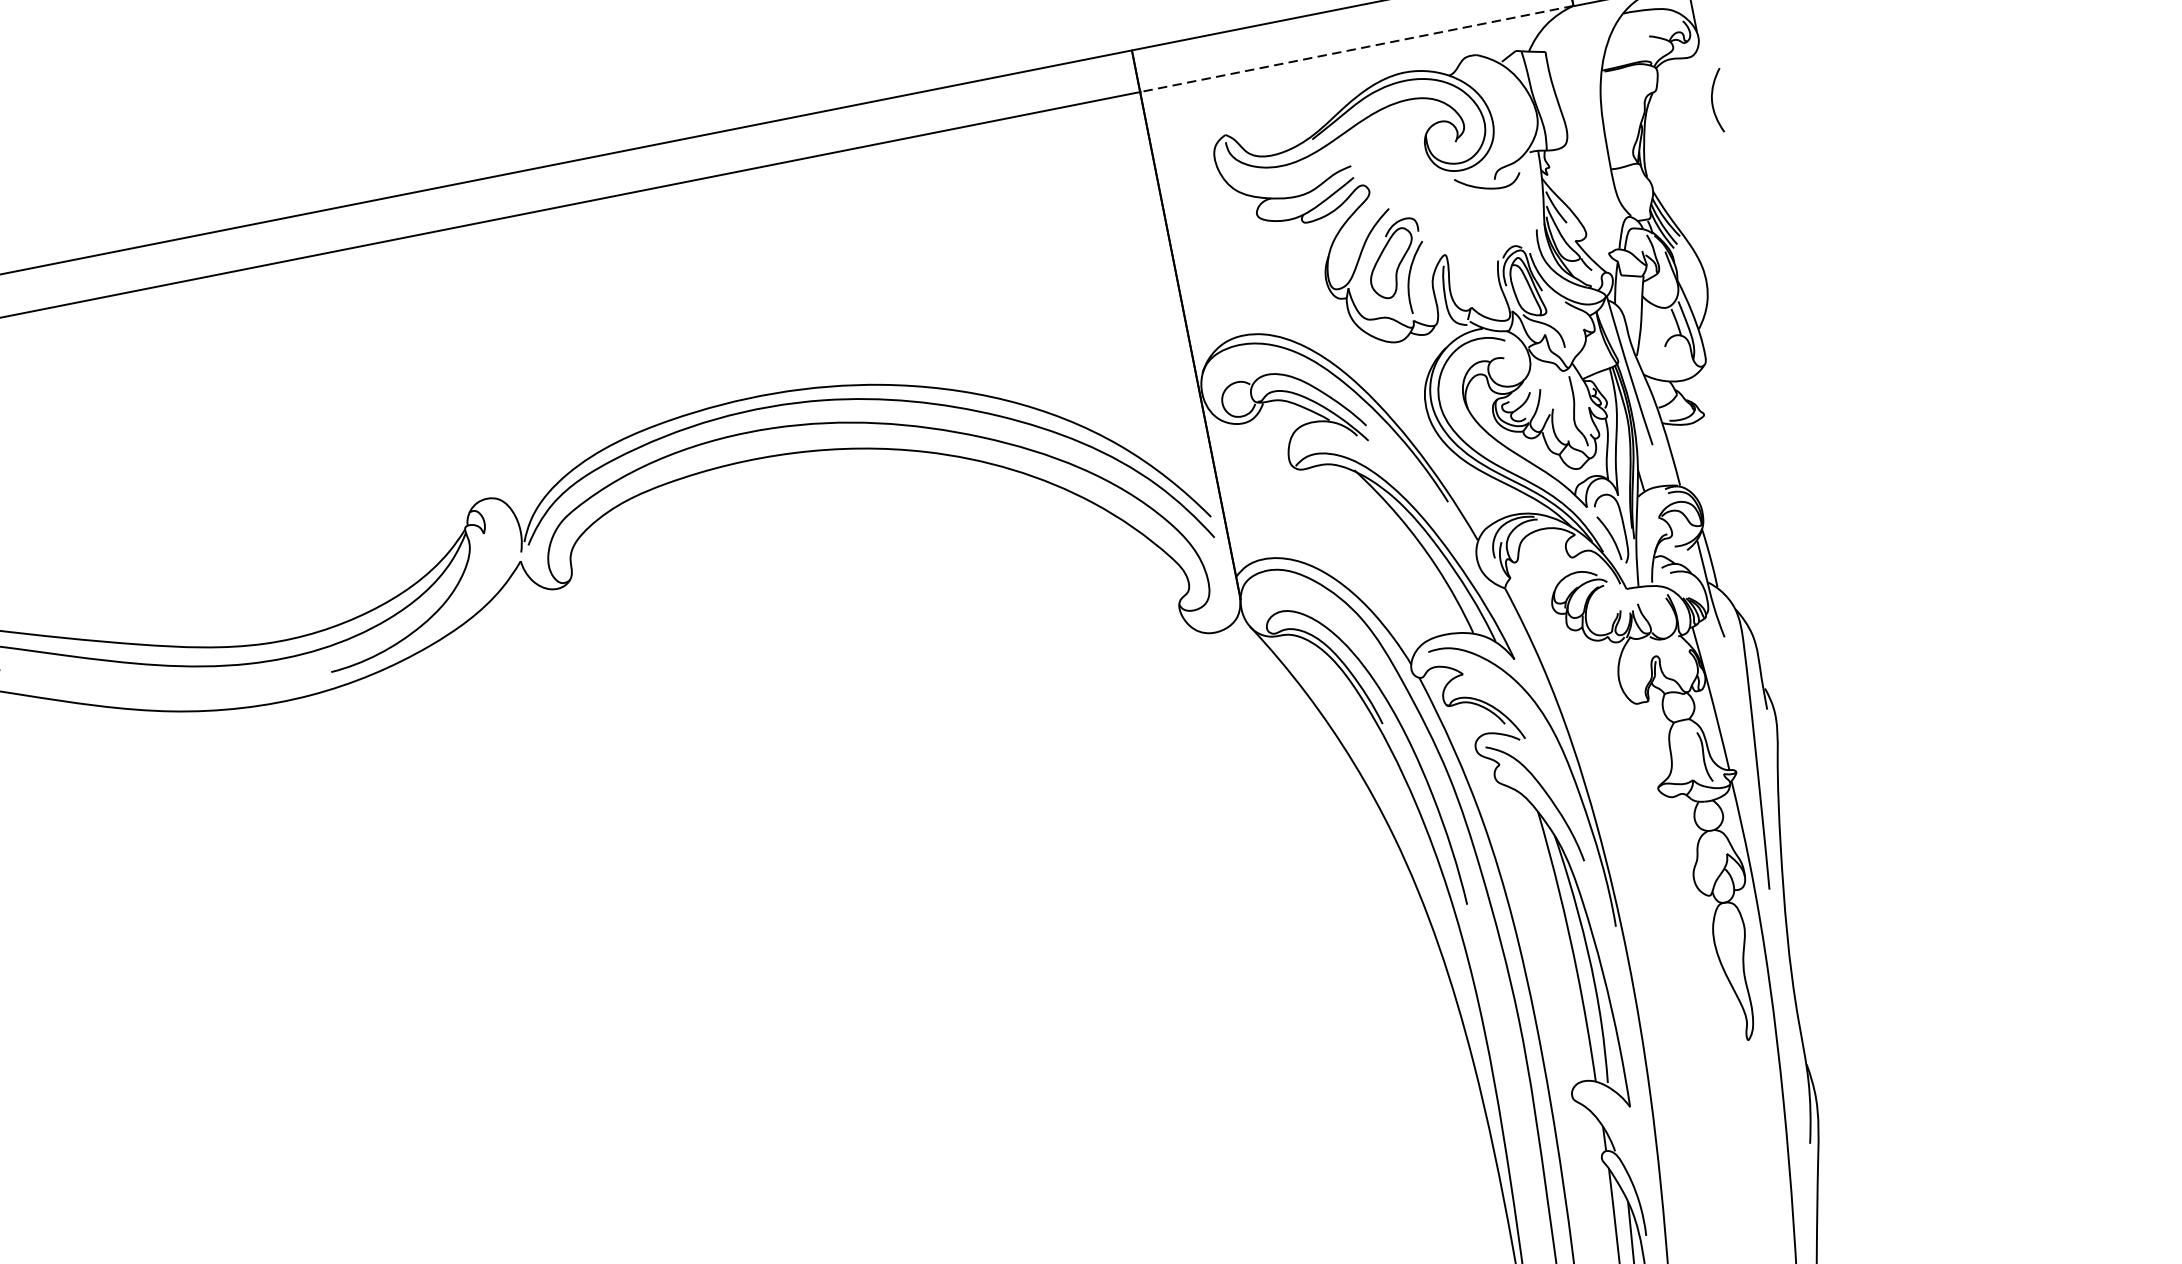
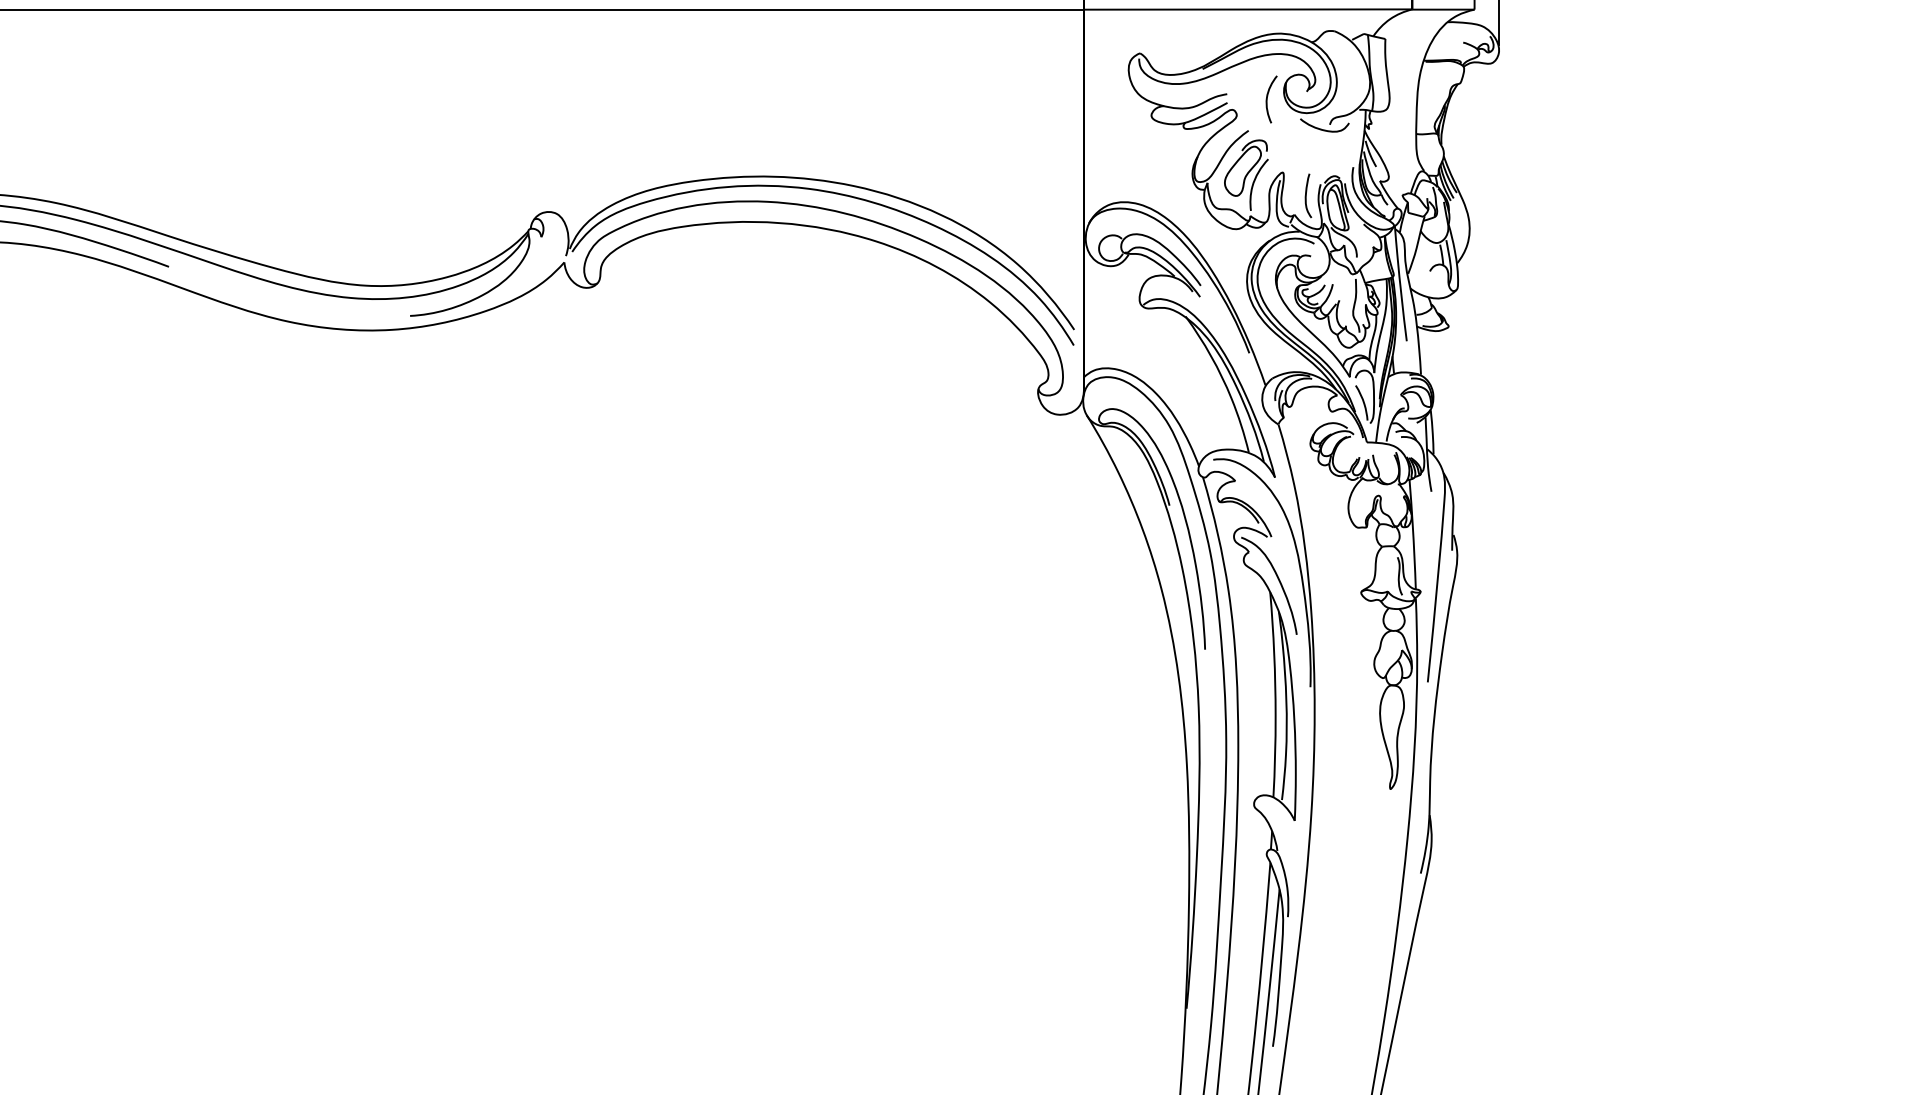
line: (1355, 49) -> (1247, 9), dashed -> solid
curve: (1713, 101) -> (1267, 99), moved
curve: (1482, 279) -> (1306, 195), added

